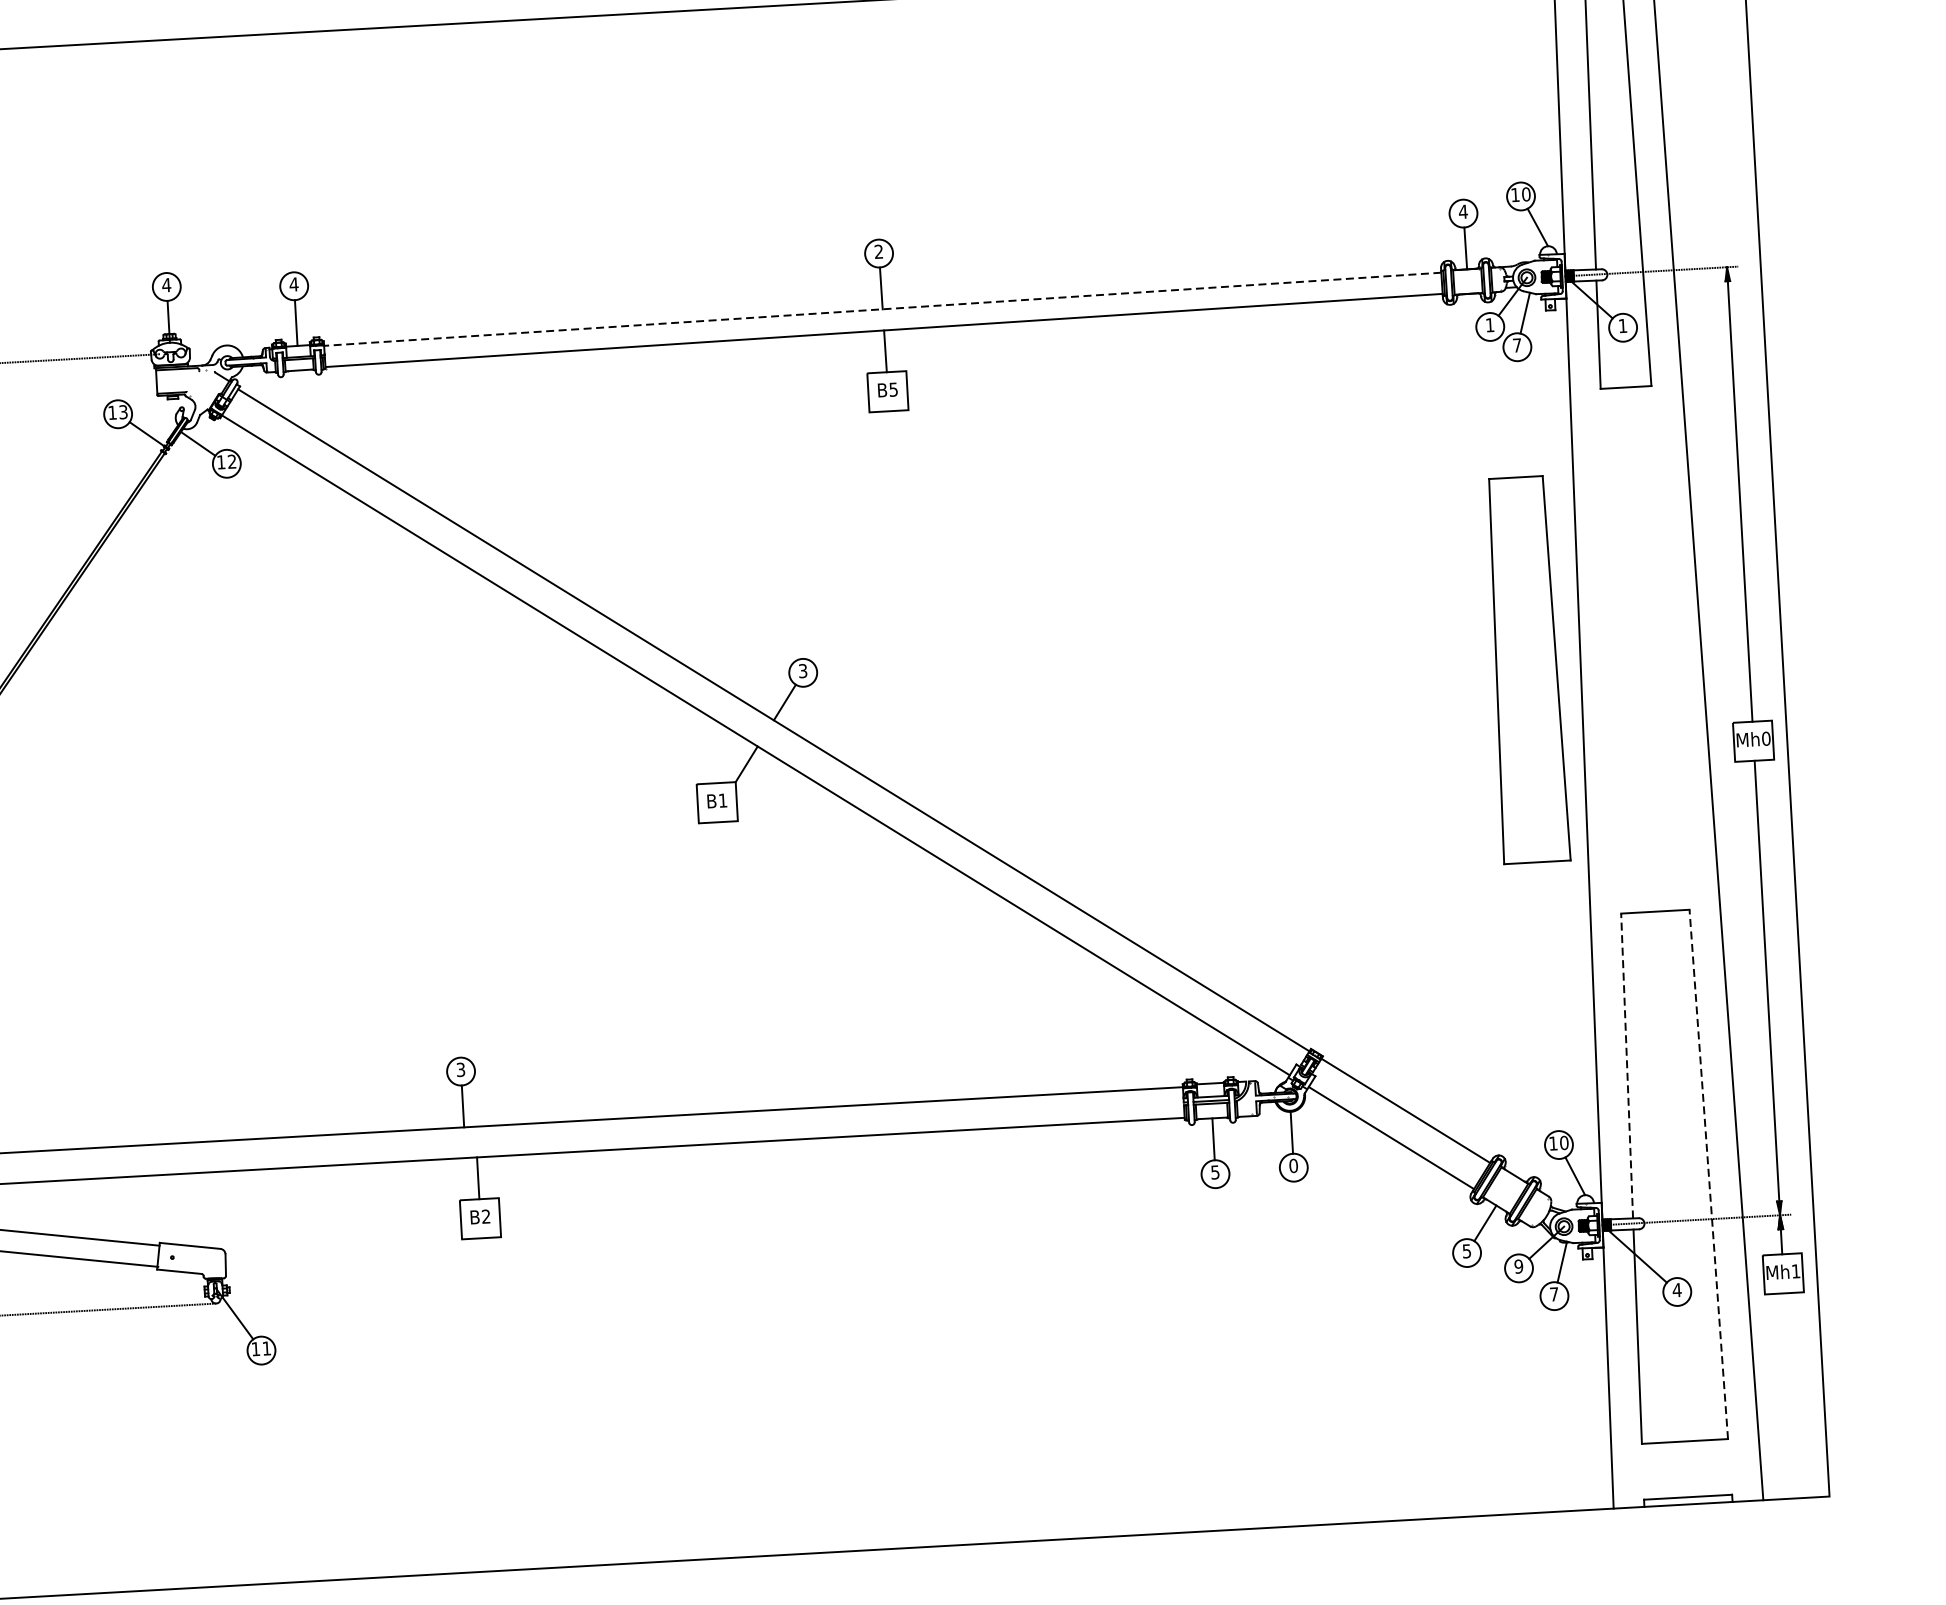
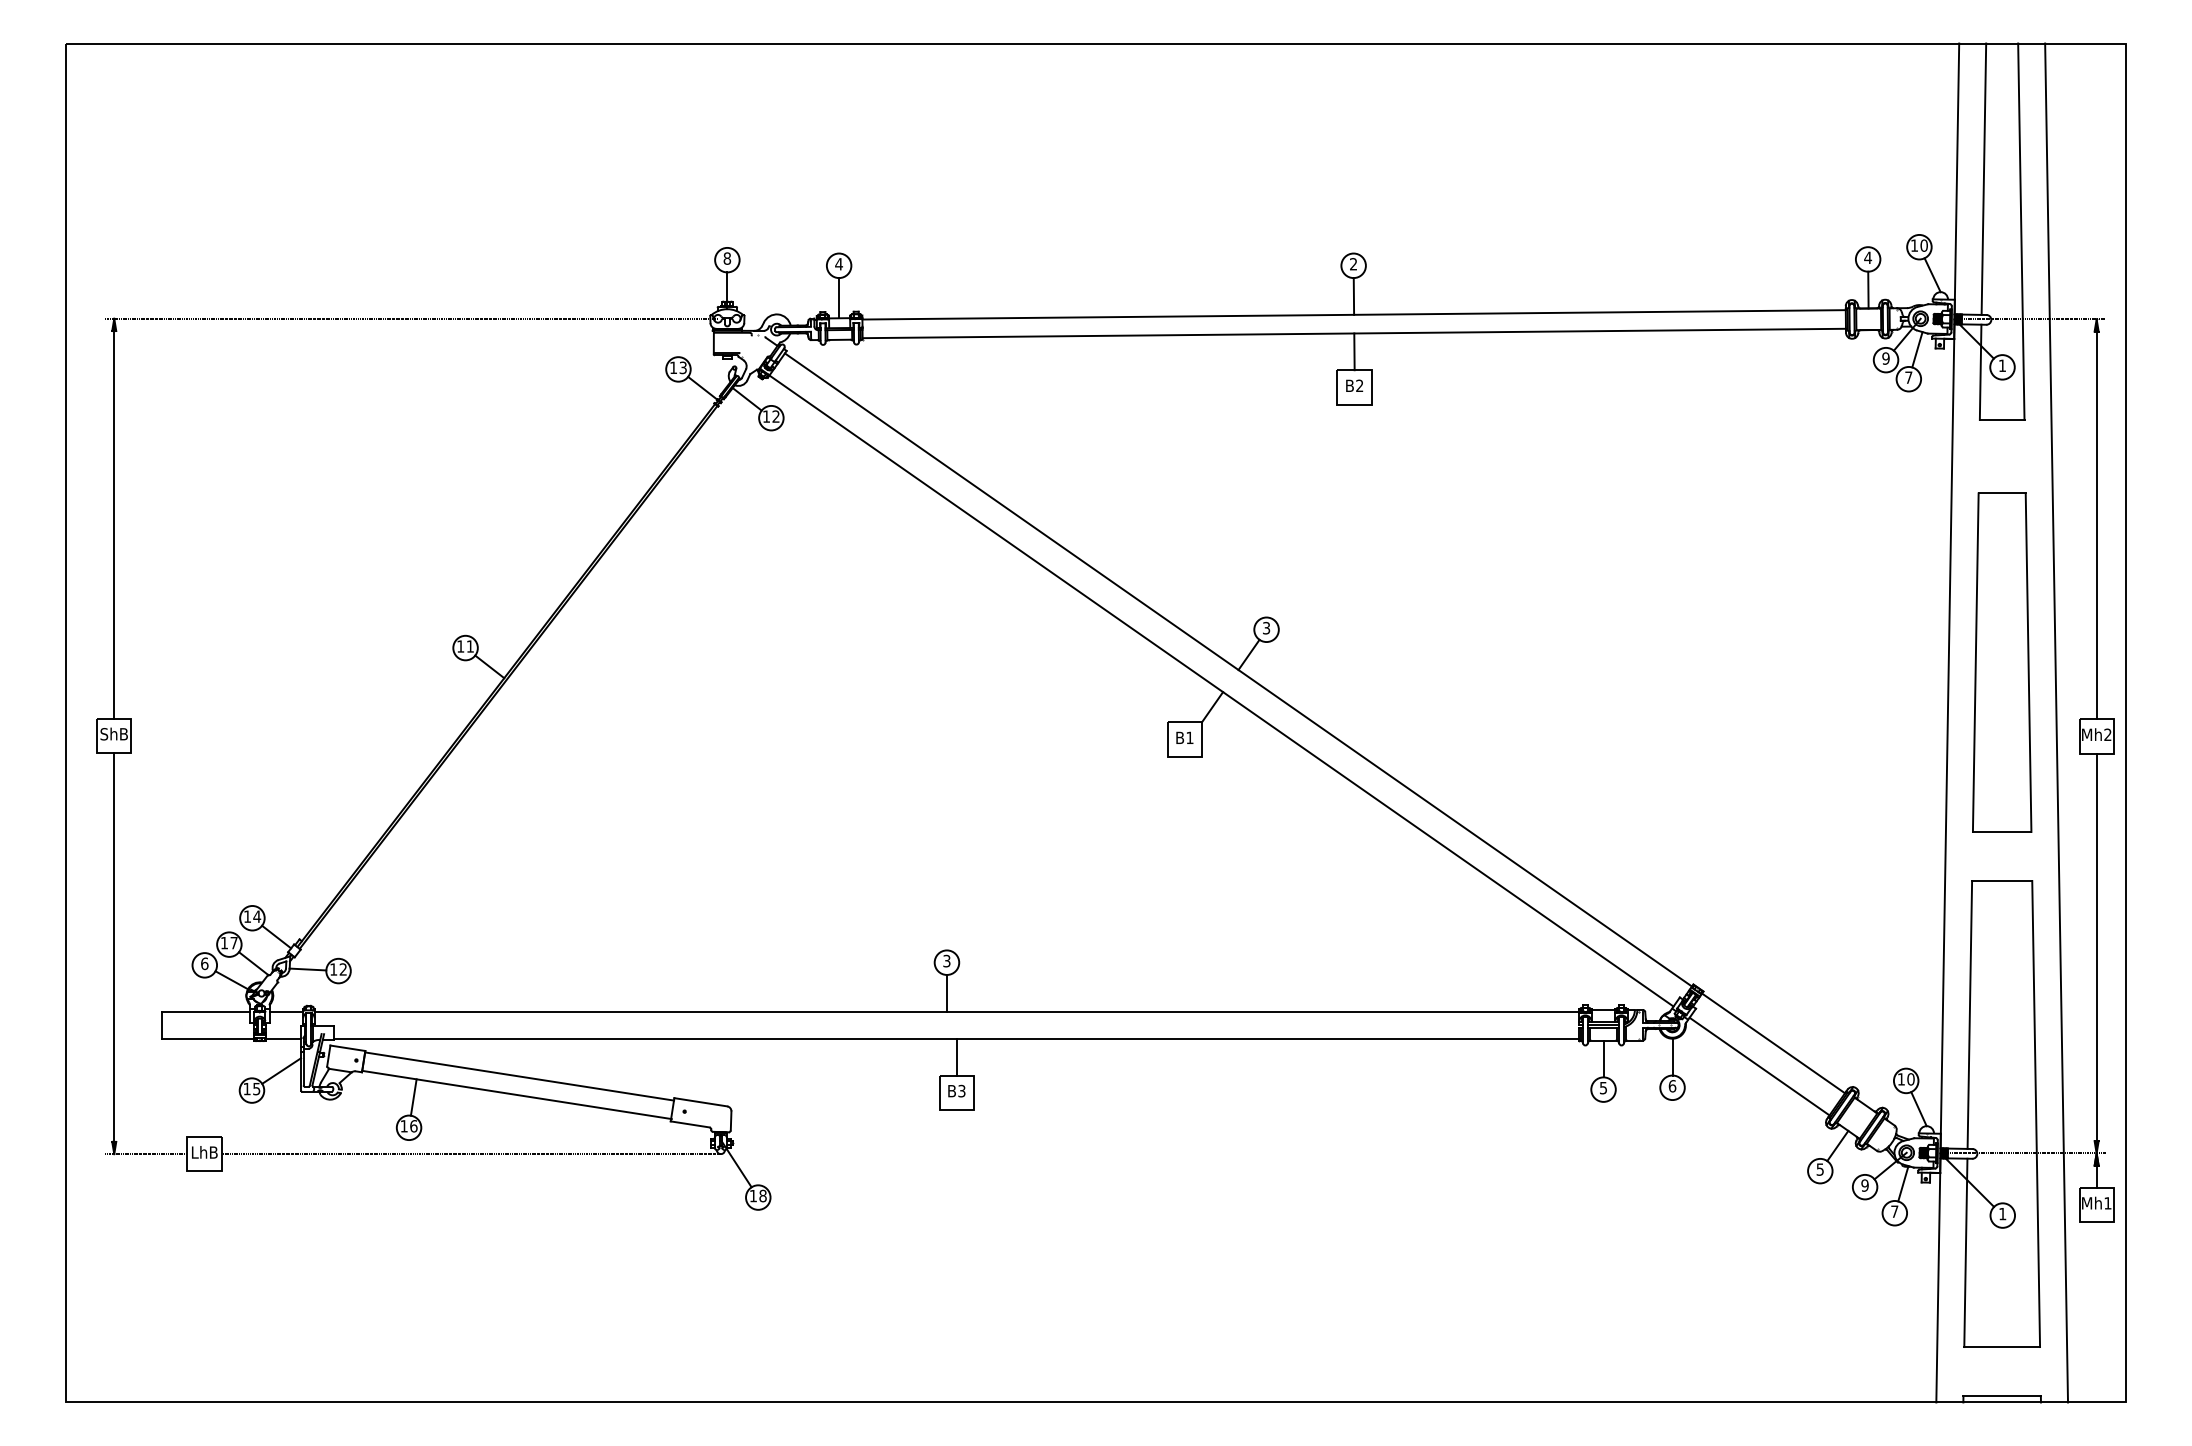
text: (166, 285) -> (727, 258), 4 -> 8
line: (883, 308) -> (1354, 314), dashed -> solid
text: (1489, 325) -> (1885, 358), 1 -> 9
text: (893, 389) -> (1359, 385), B5 -> B2
part: (1527, 669) -> (2002, 662), moved
text: (1765, 738) -> (2107, 734), Mh0 -> Mh2
line: (1626, 1065) -> (1969, 1014), dashed -> solid
text: (1293, 1166) -> (1672, 1086), 0 -> 6
line: (1709, 1173) -> (2036, 1113), dashed -> solid
text: (485, 1217) -> (961, 1091), B2 -> B3
text: (1676, 1290) -> (2002, 1214), 4 -> 1
text: (266, 1347) -> (762, 1195), 11 -> 18

